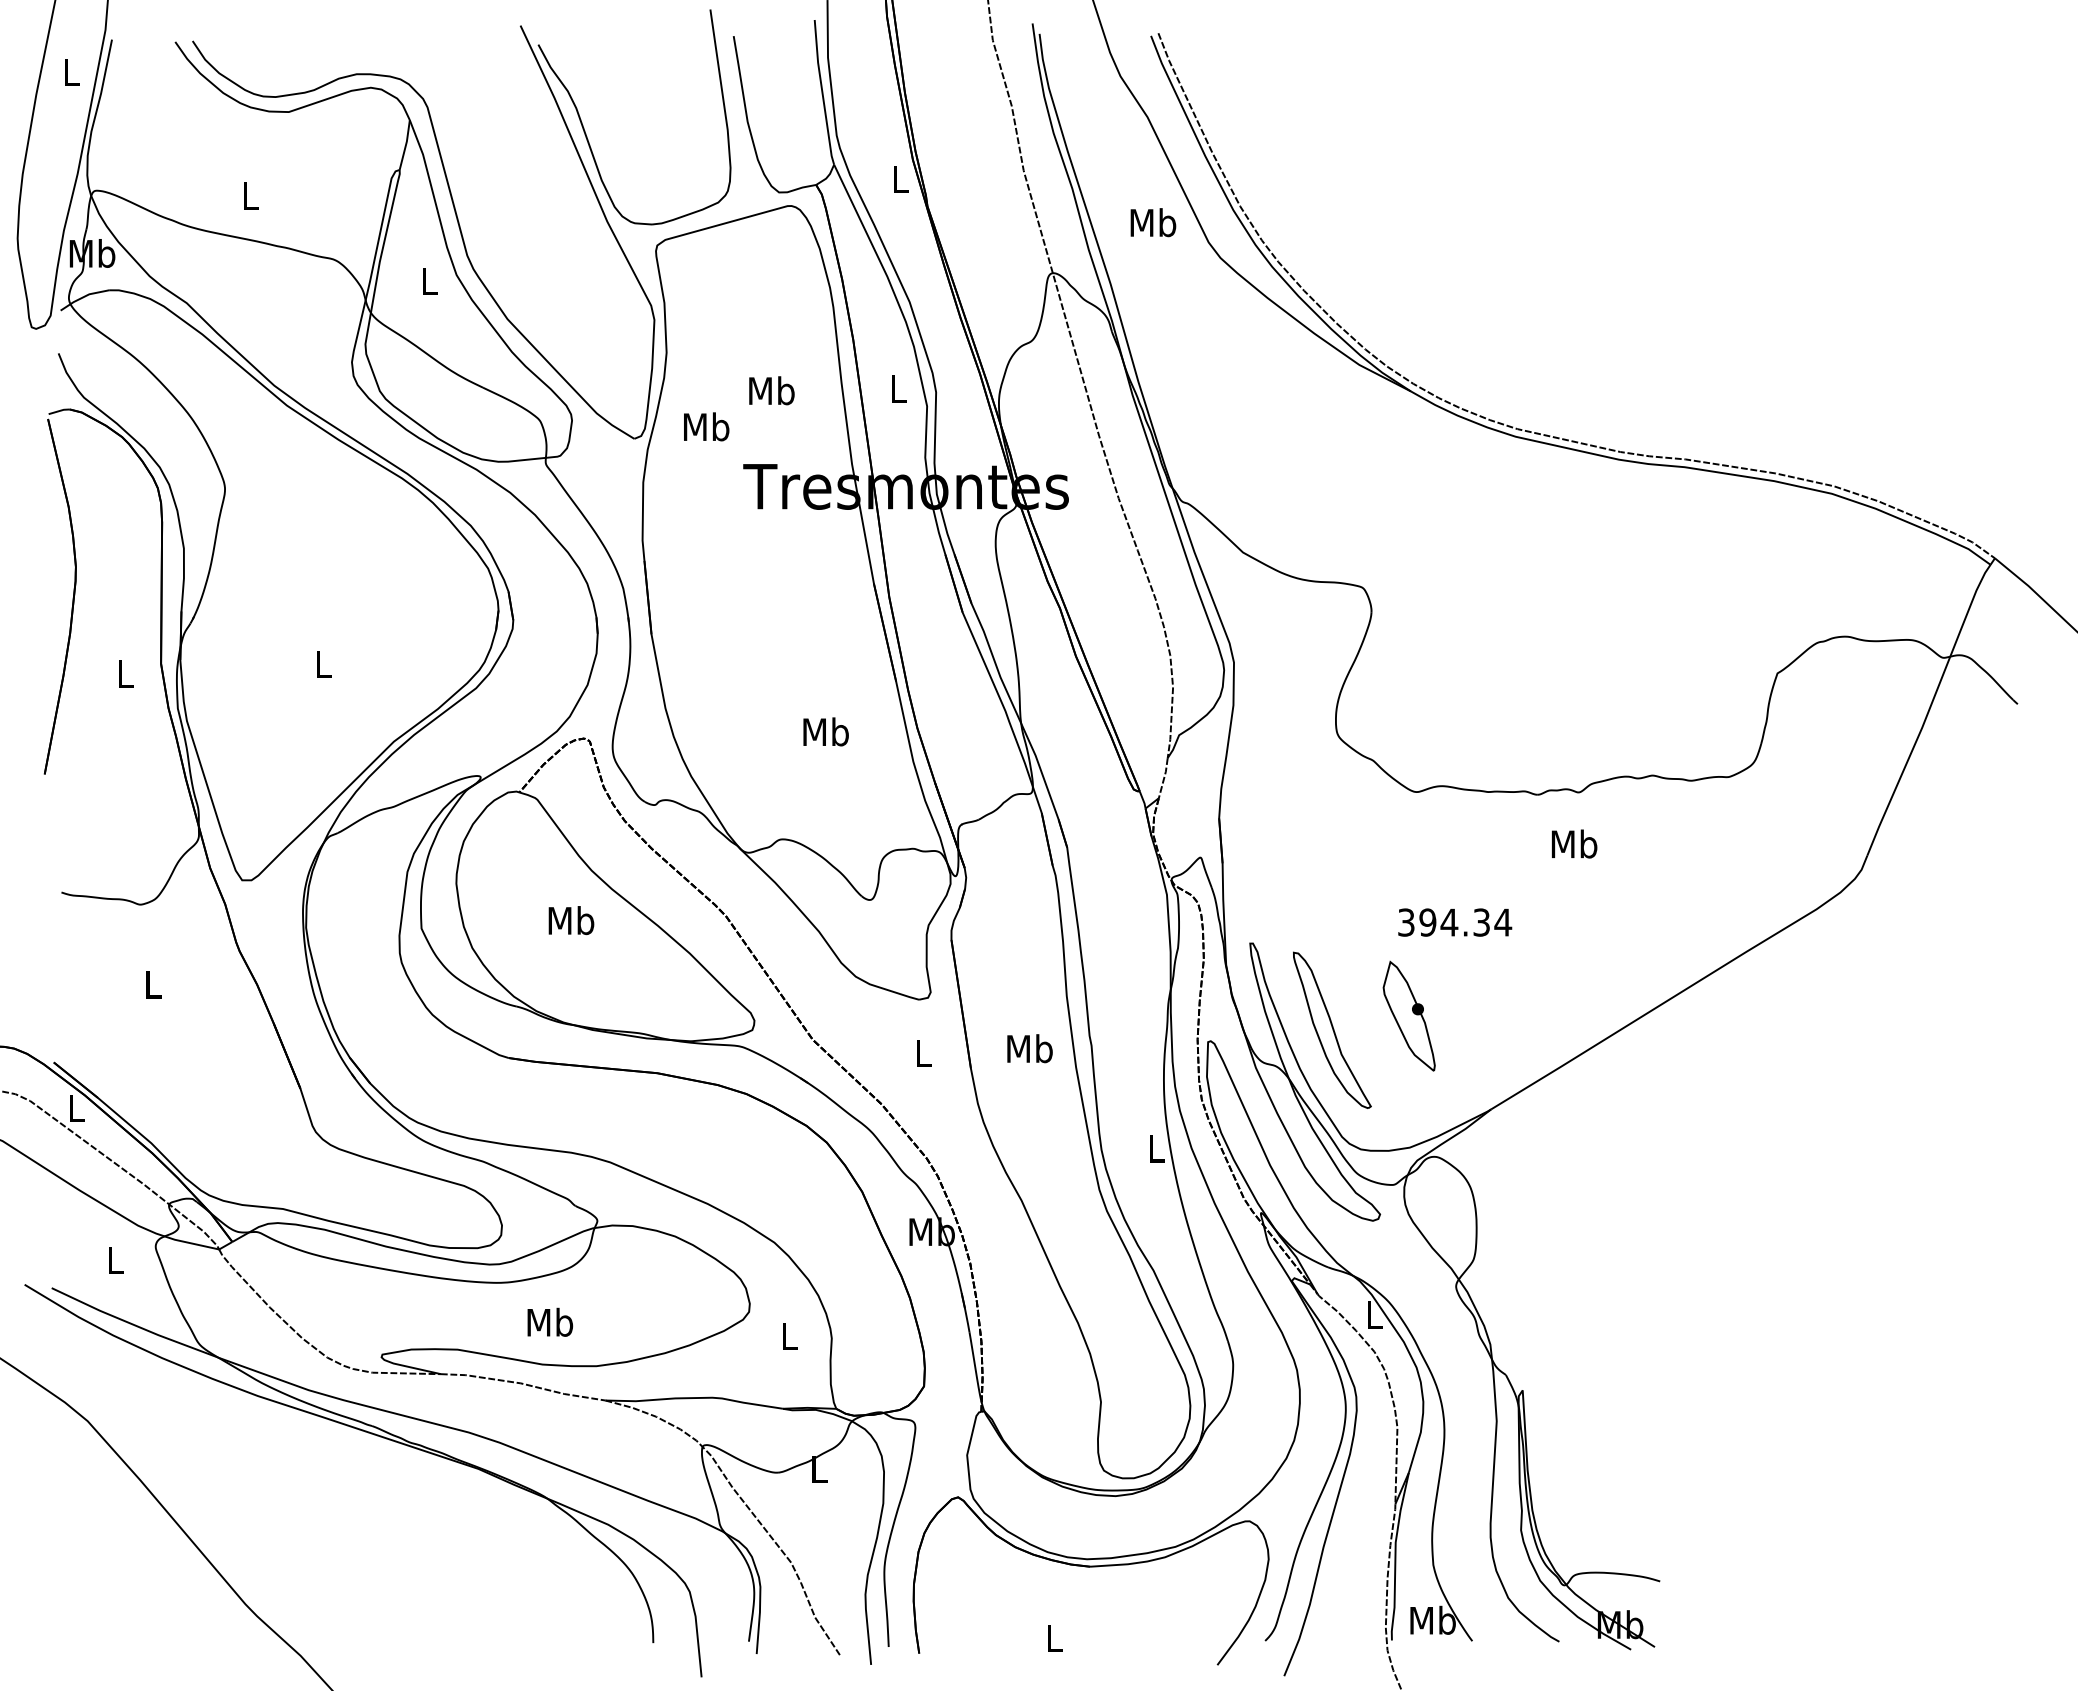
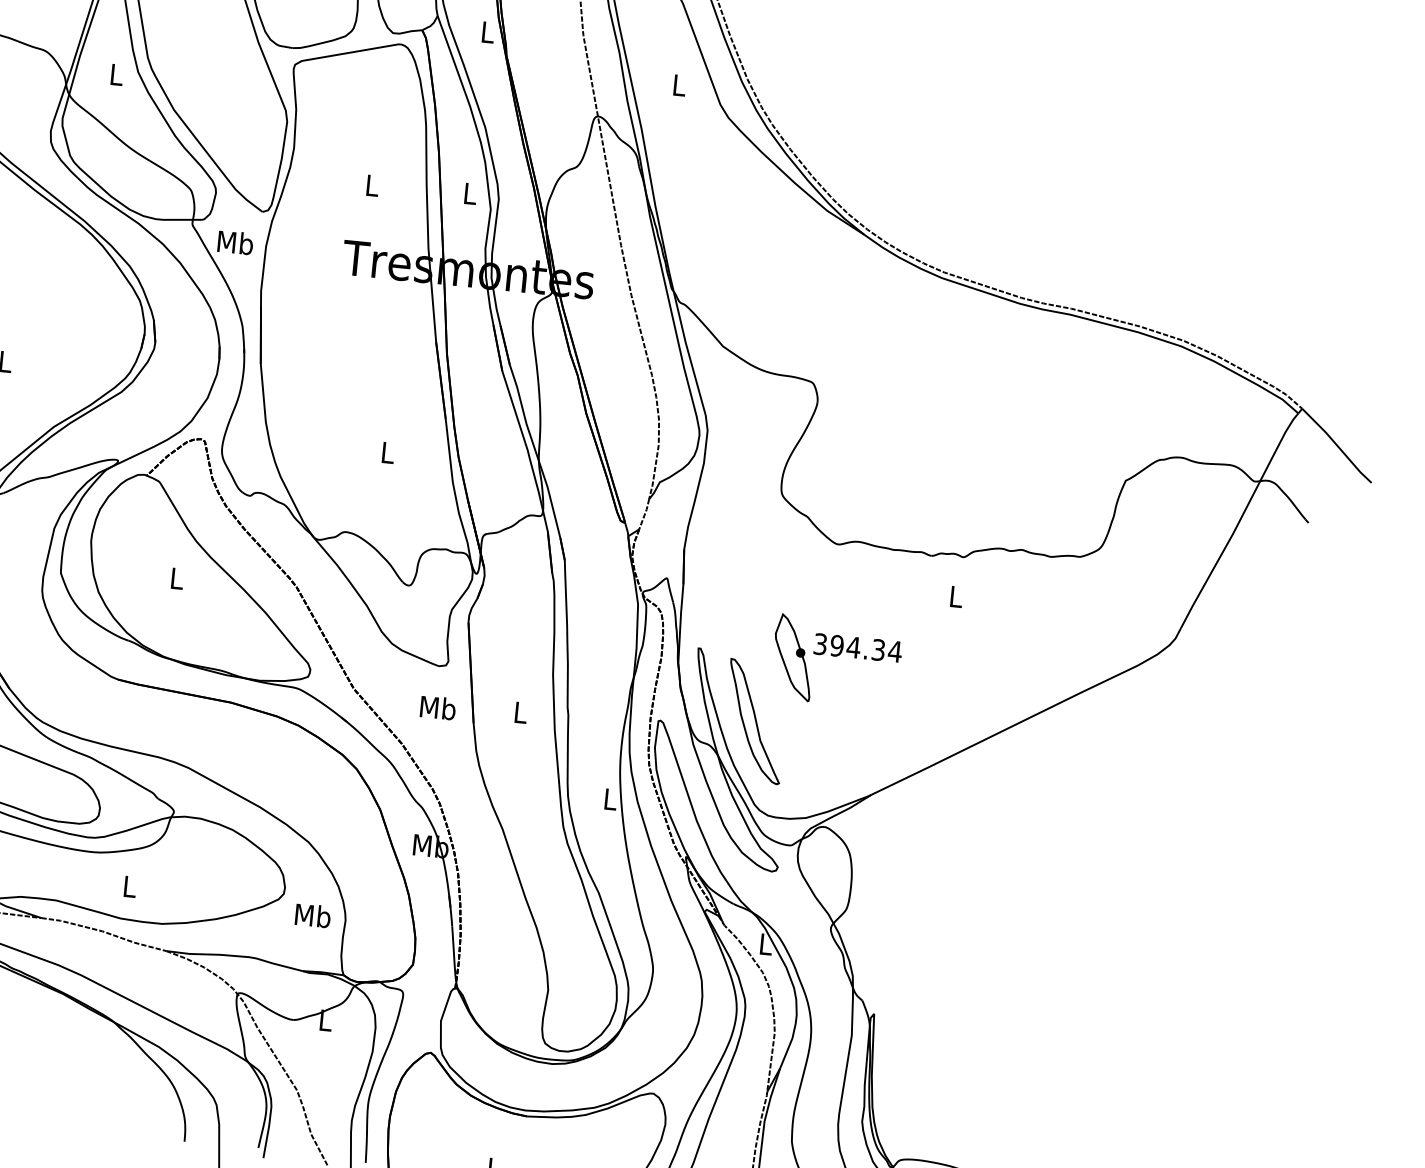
text: (1153, 222) -> (679, 85), Mb -> L
text: (771, 390) -> (372, 185), Mb -> L
text: (706, 426) -> (235, 242), moved
text: (825, 731) -> (387, 452), Mb -> L
text: (1574, 843) -> (956, 596), Mb -> L
text: (571, 920) -> (177, 578), Mb -> L
part: (1408, 1015) -> (792, 657), moved
text: (1029, 1048) -> (520, 712), Mb -> L
text: (923, 1052) -> (438, 707), L -> Mb
text: (550, 1321) -> (130, 885), Mb -> L
text: (789, 1335) -> (313, 915), L -> Mb

